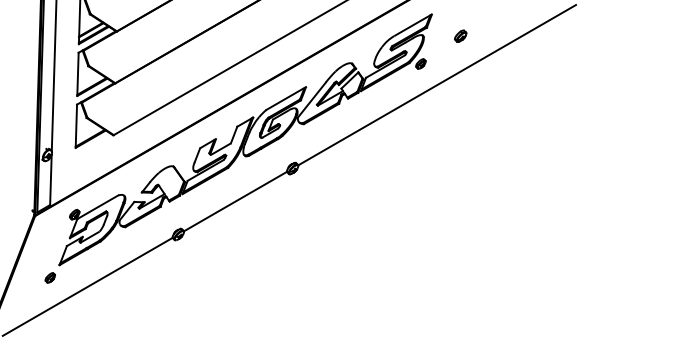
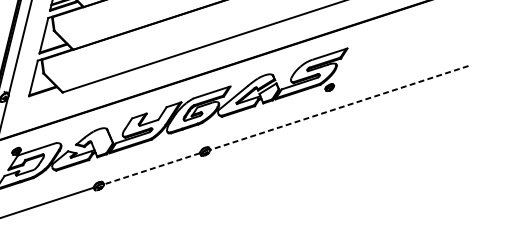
part: (460, 35) -> (367, 70), removed
line: (436, 85) -> (338, 108), solid -> dashed
line: (235, 201) -> (151, 168), solid -> dashed

